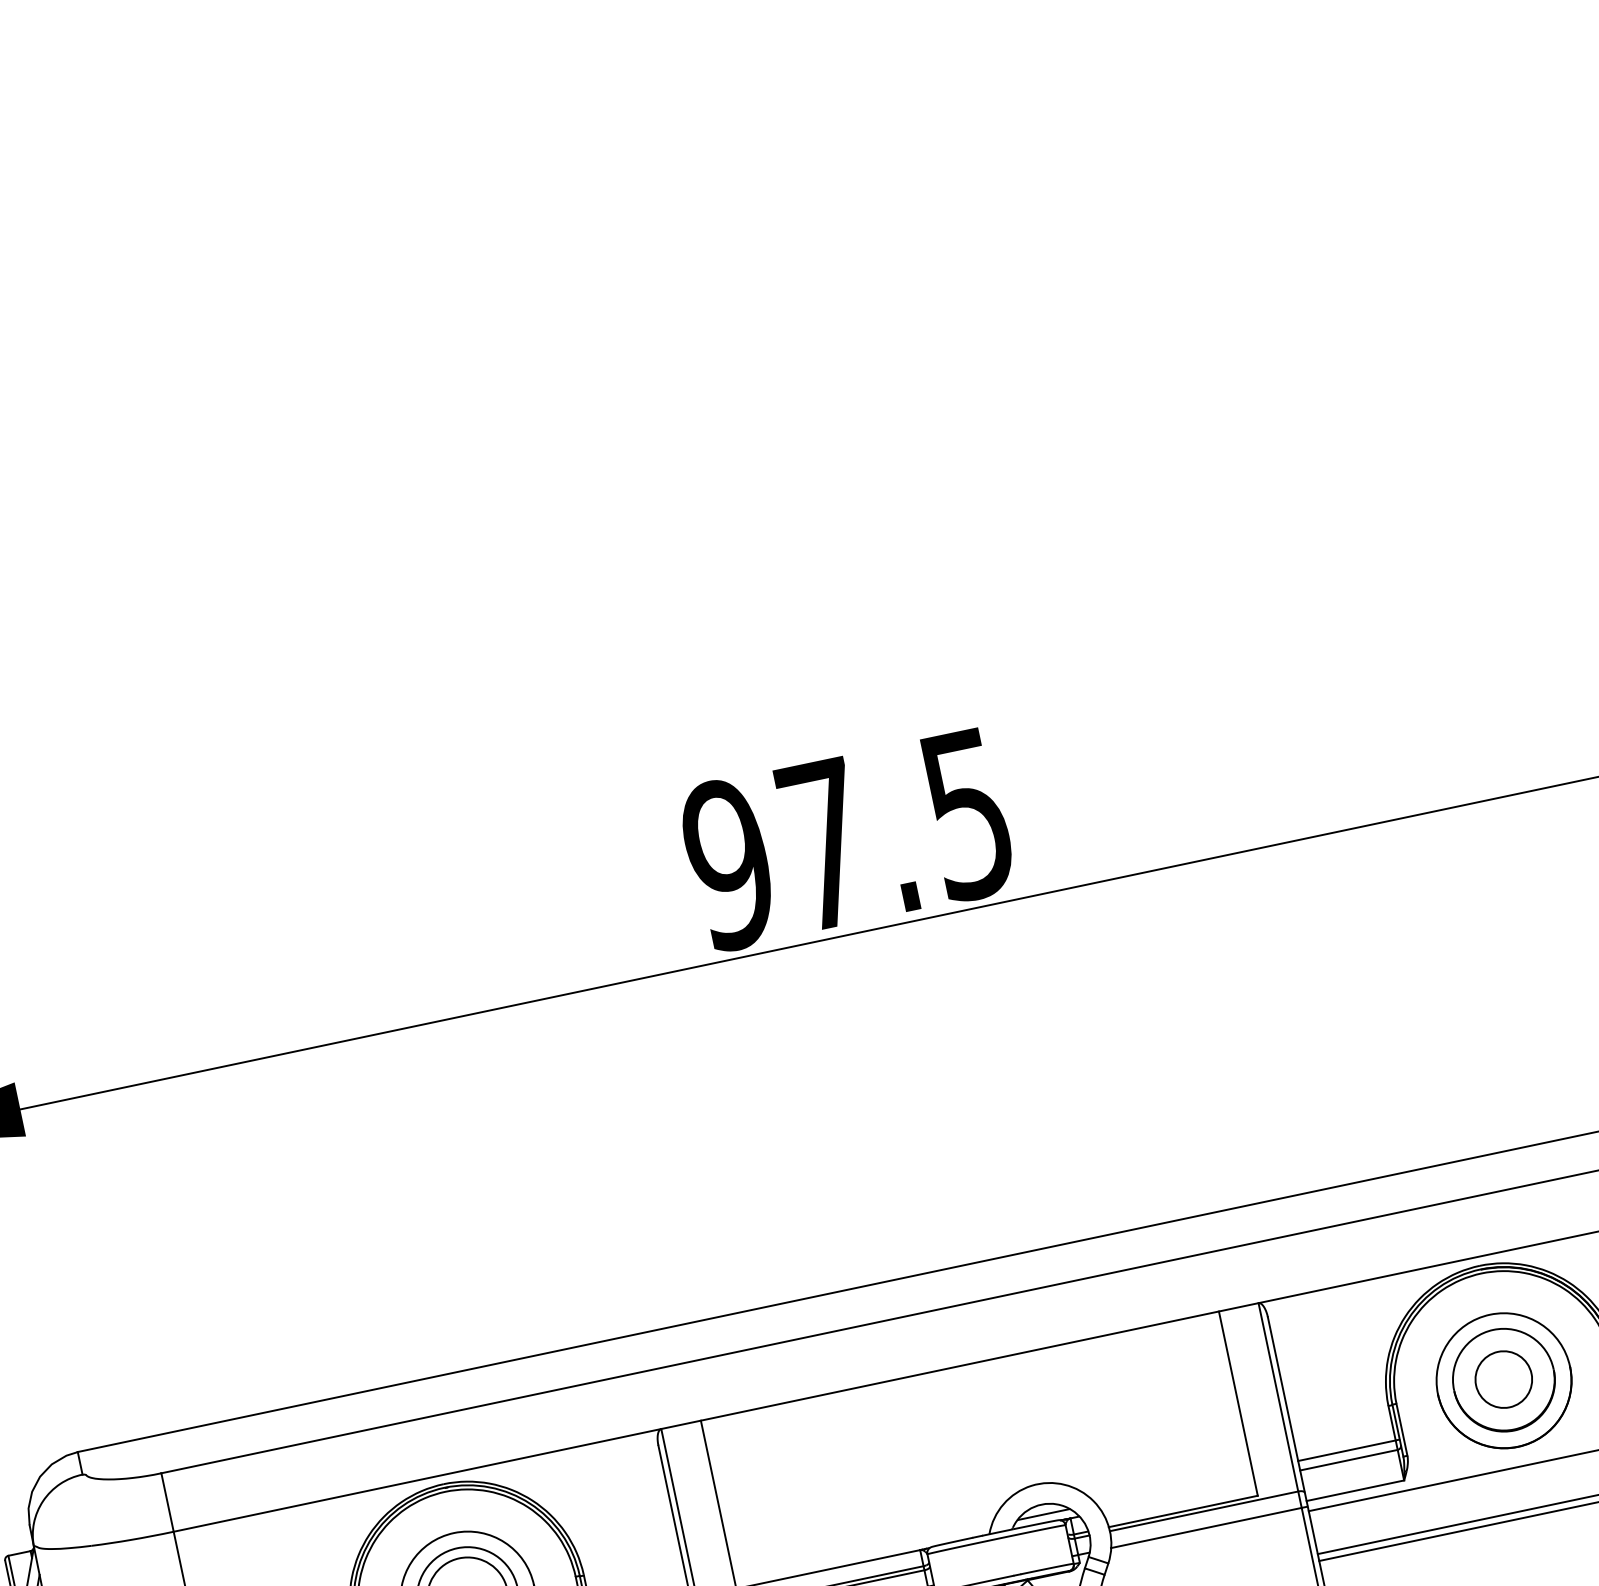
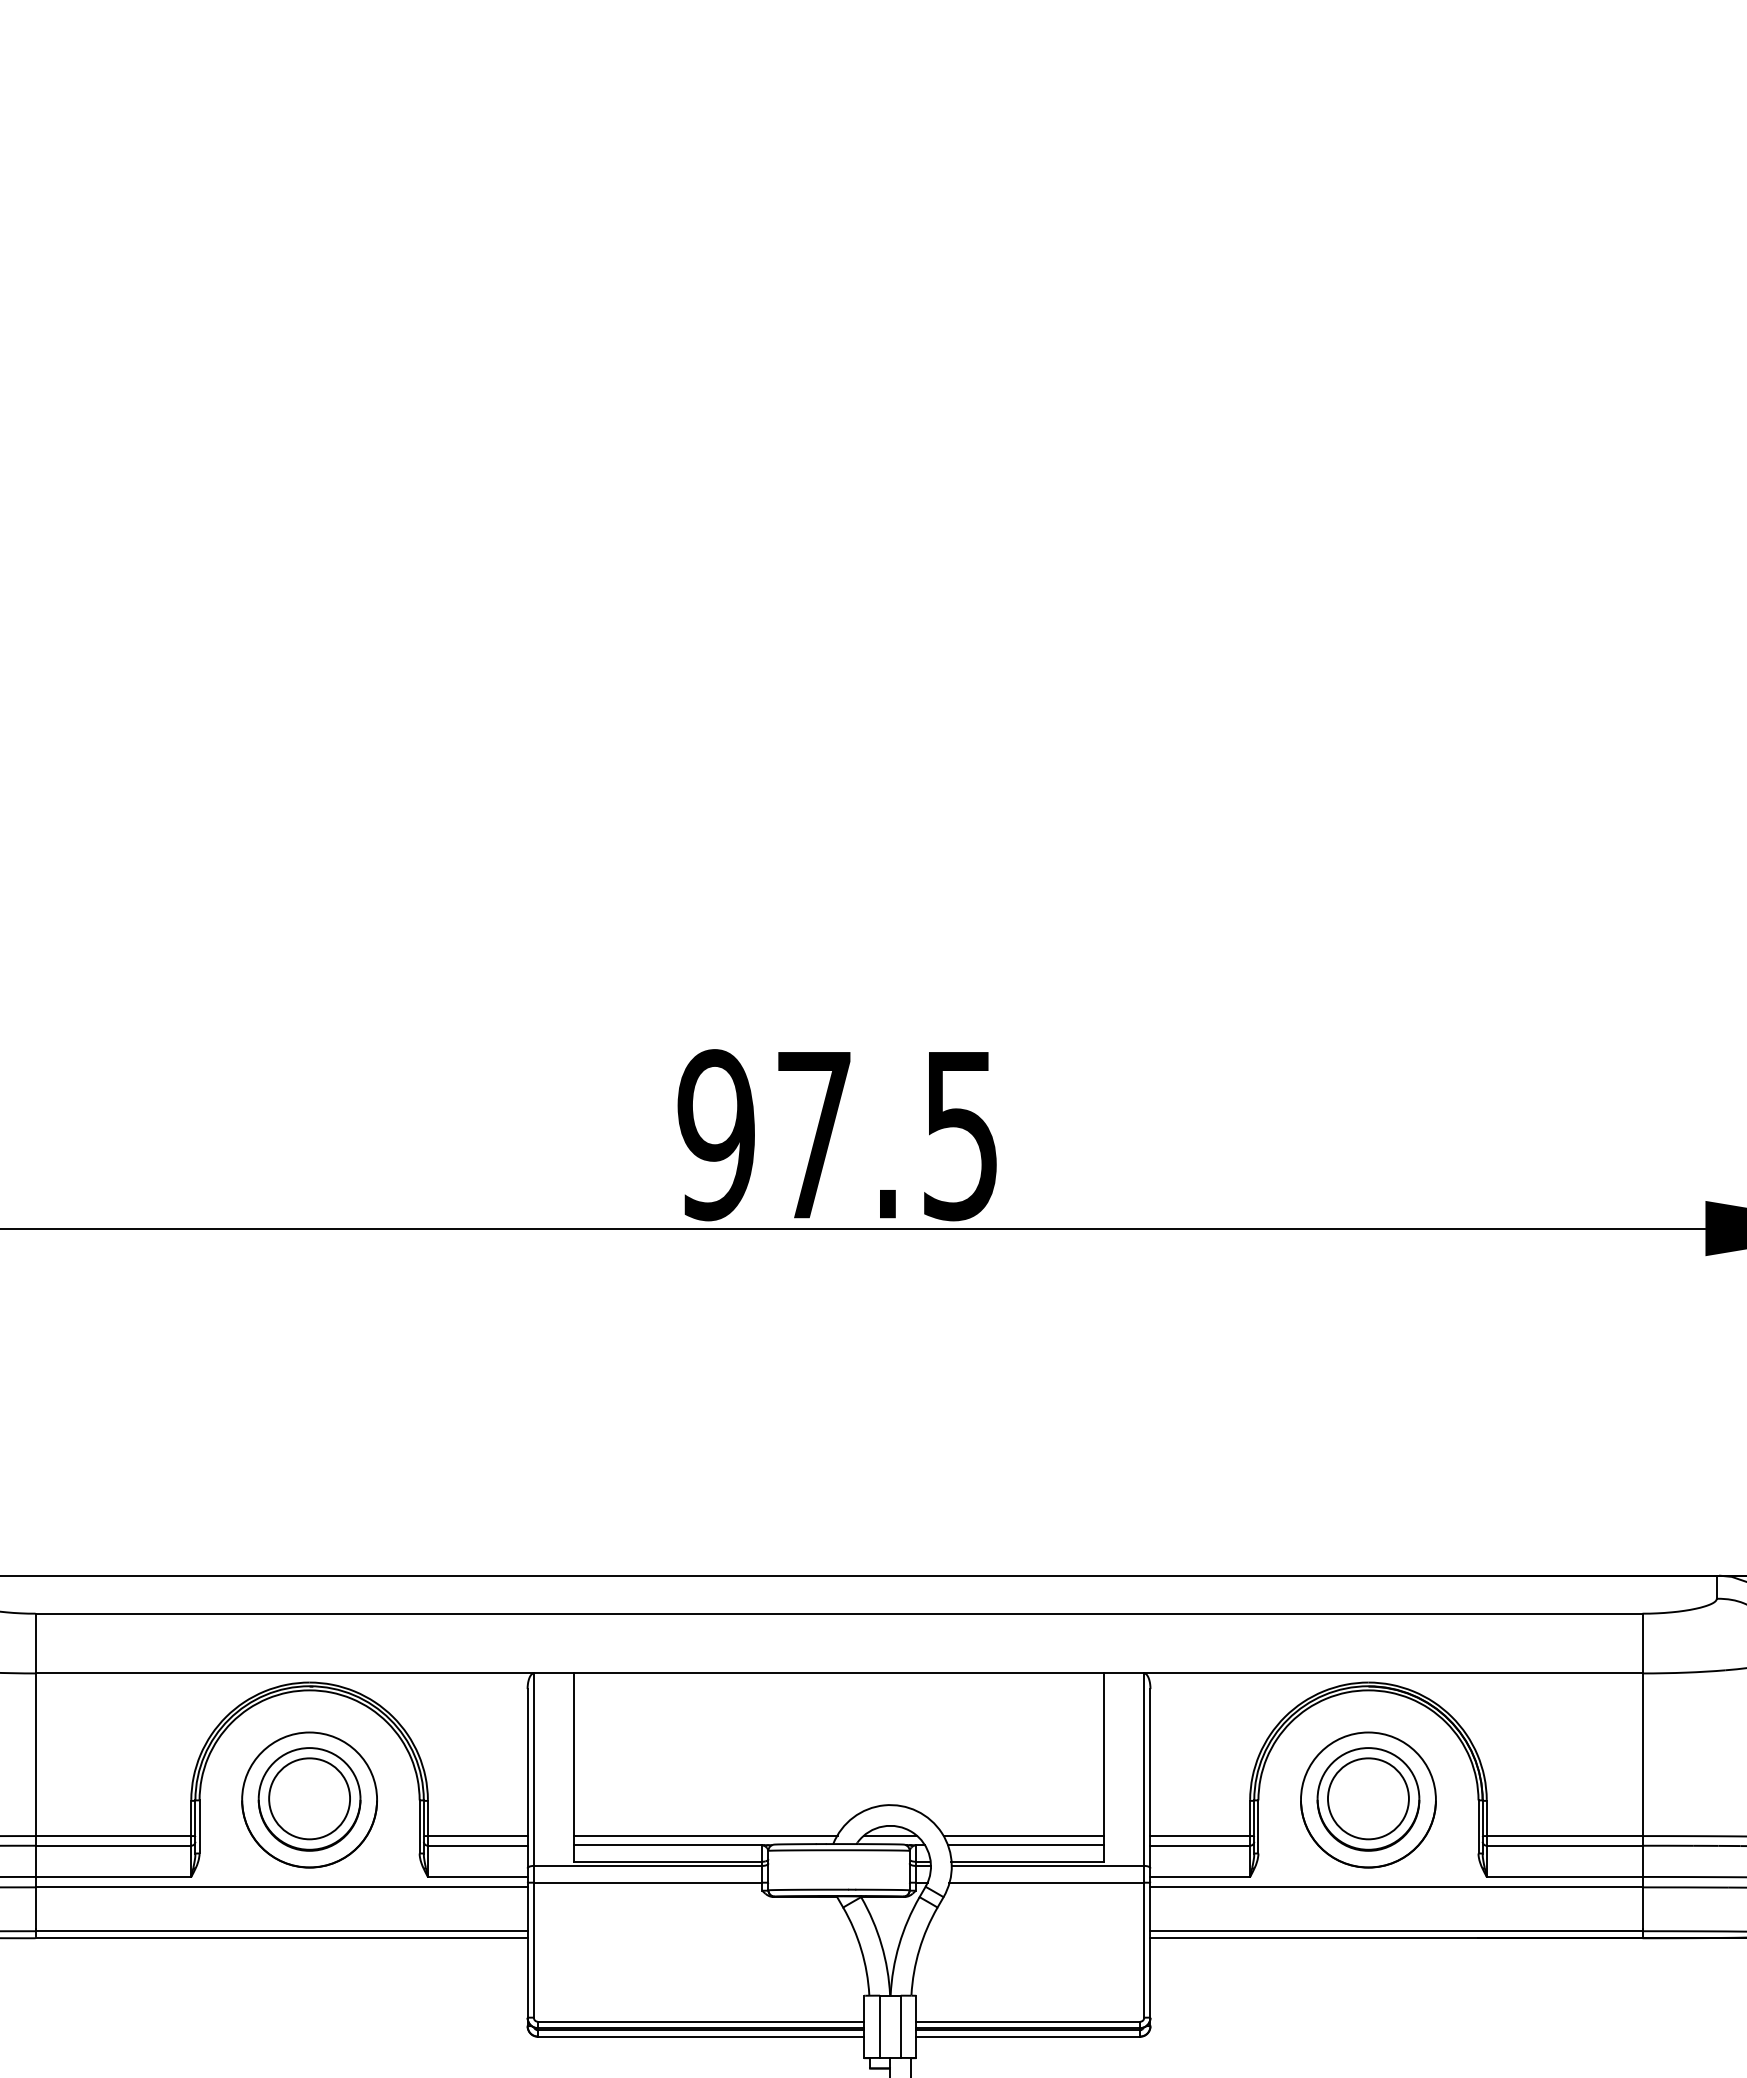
circle: (1502, 1379) -> (1367, 1798), size x1.43
line: (1174, 1487) -> (1023, 1836), added
line: (1177, 1496) -> (1025, 1845), added
line: (862, 1553) -> (705, 1836), added

